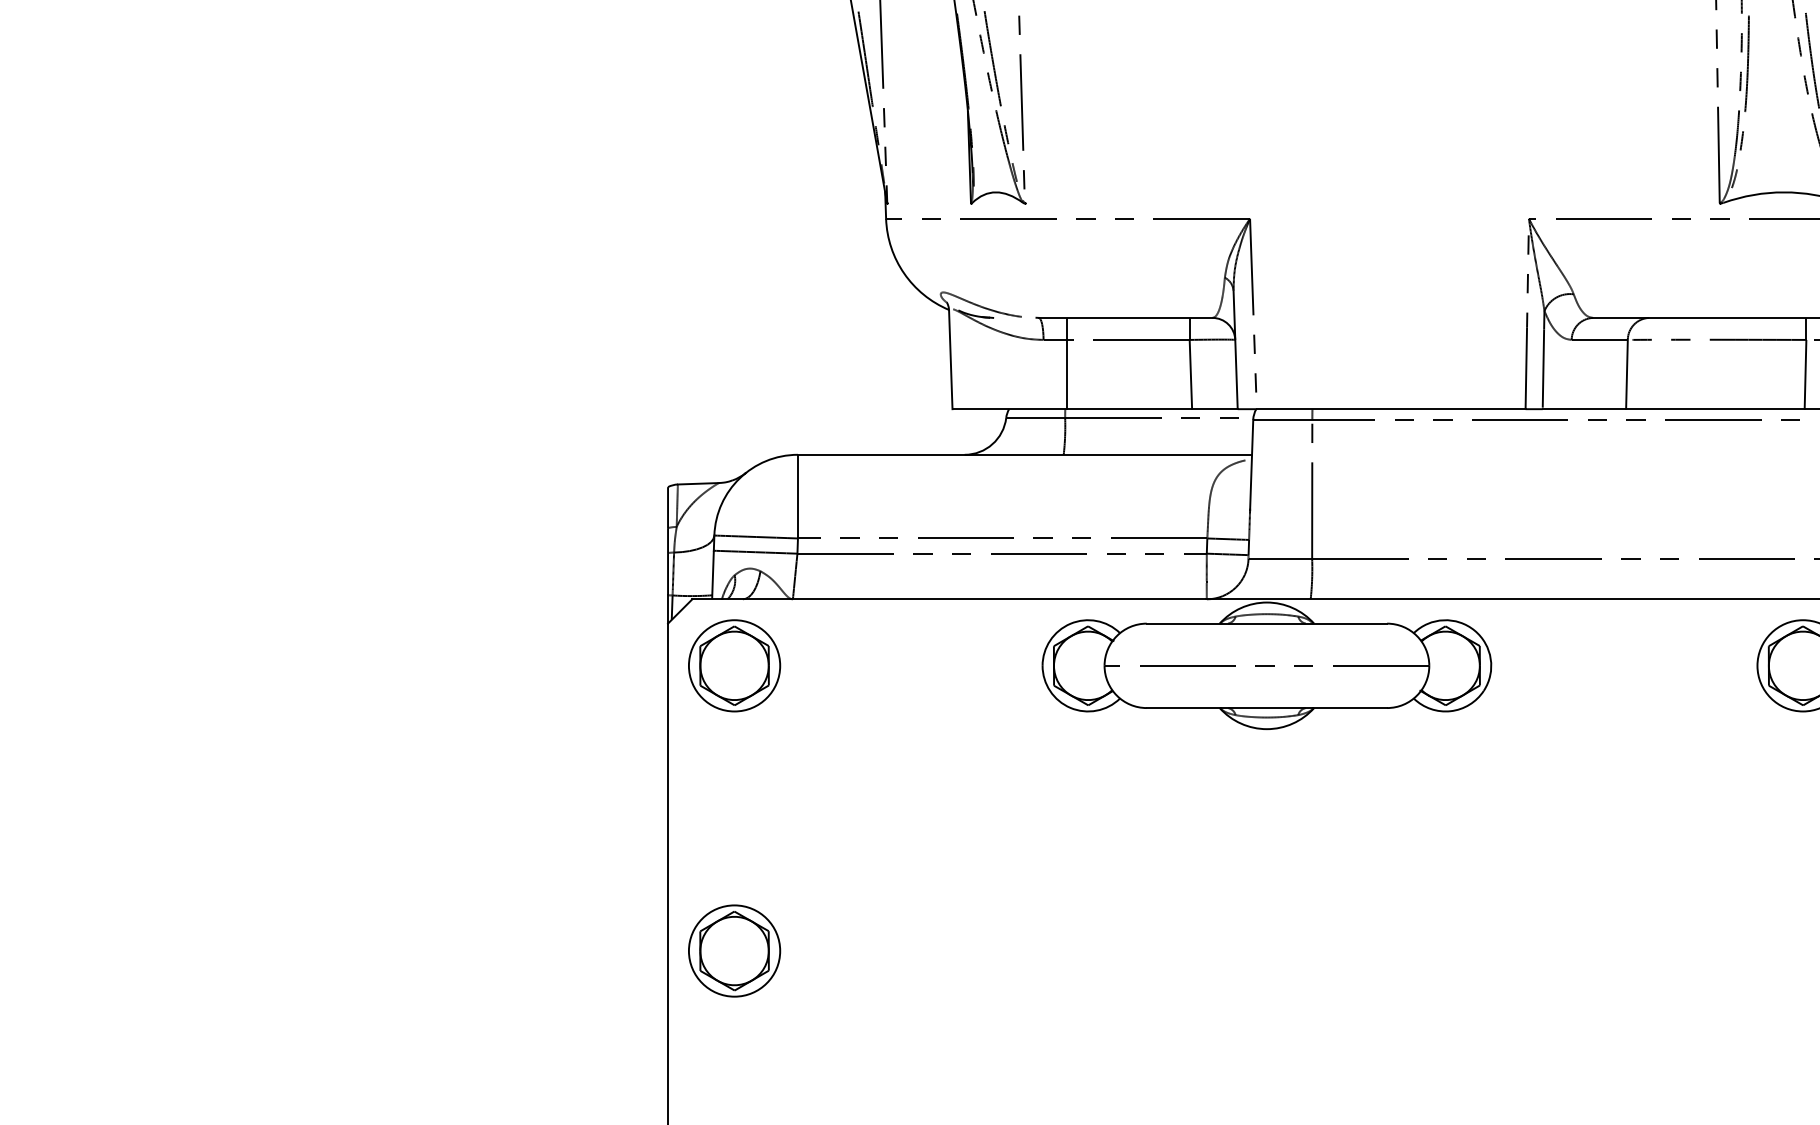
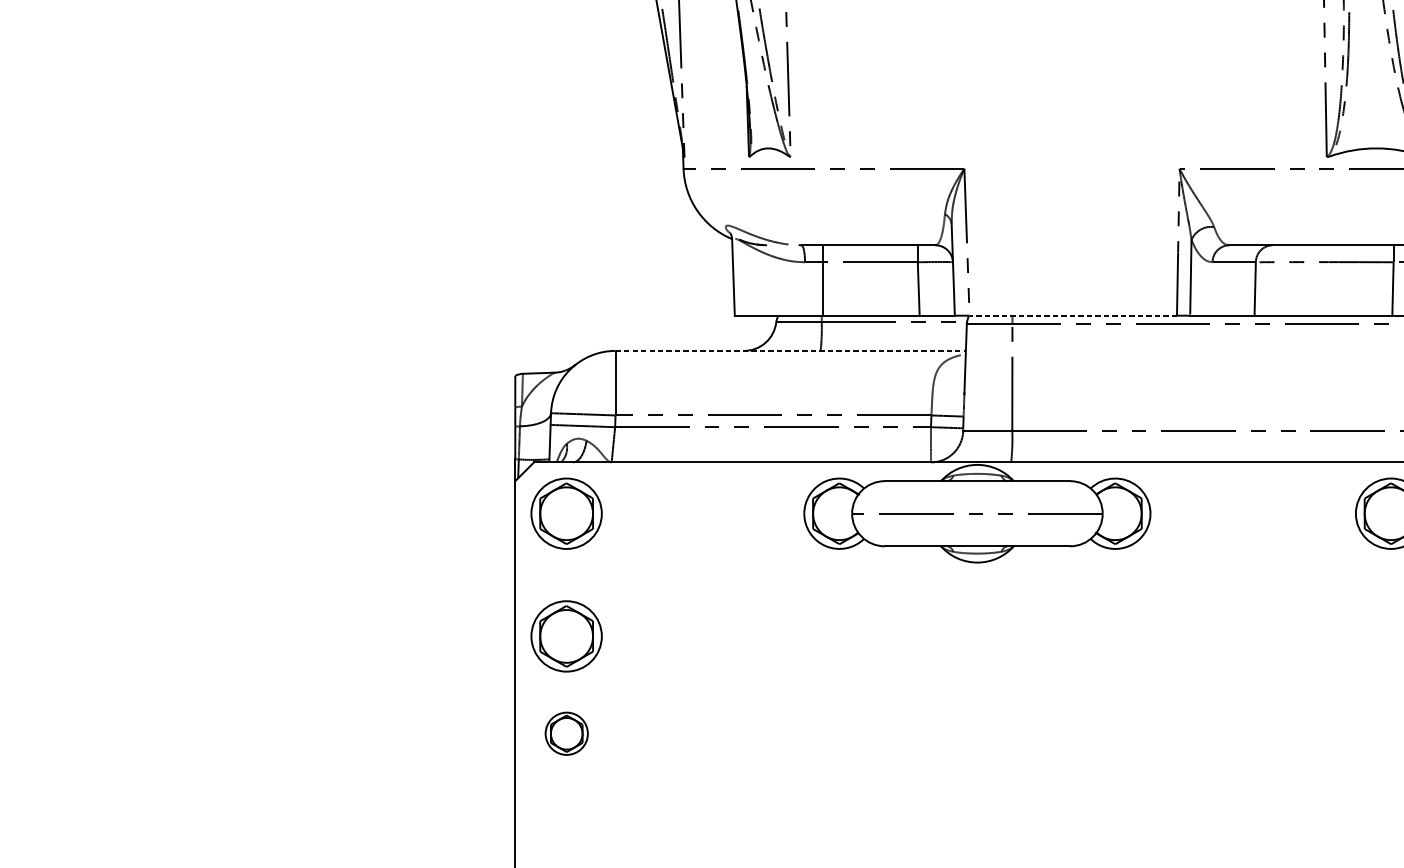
line: (1390, 409) -> (1072, 315), solid -> dashed
line: (1025, 454) -> (791, 350), solid -> dashed
part: (734, 824) -> (566, 636), added
part: (734, 950) -> (566, 733), size x0.6

